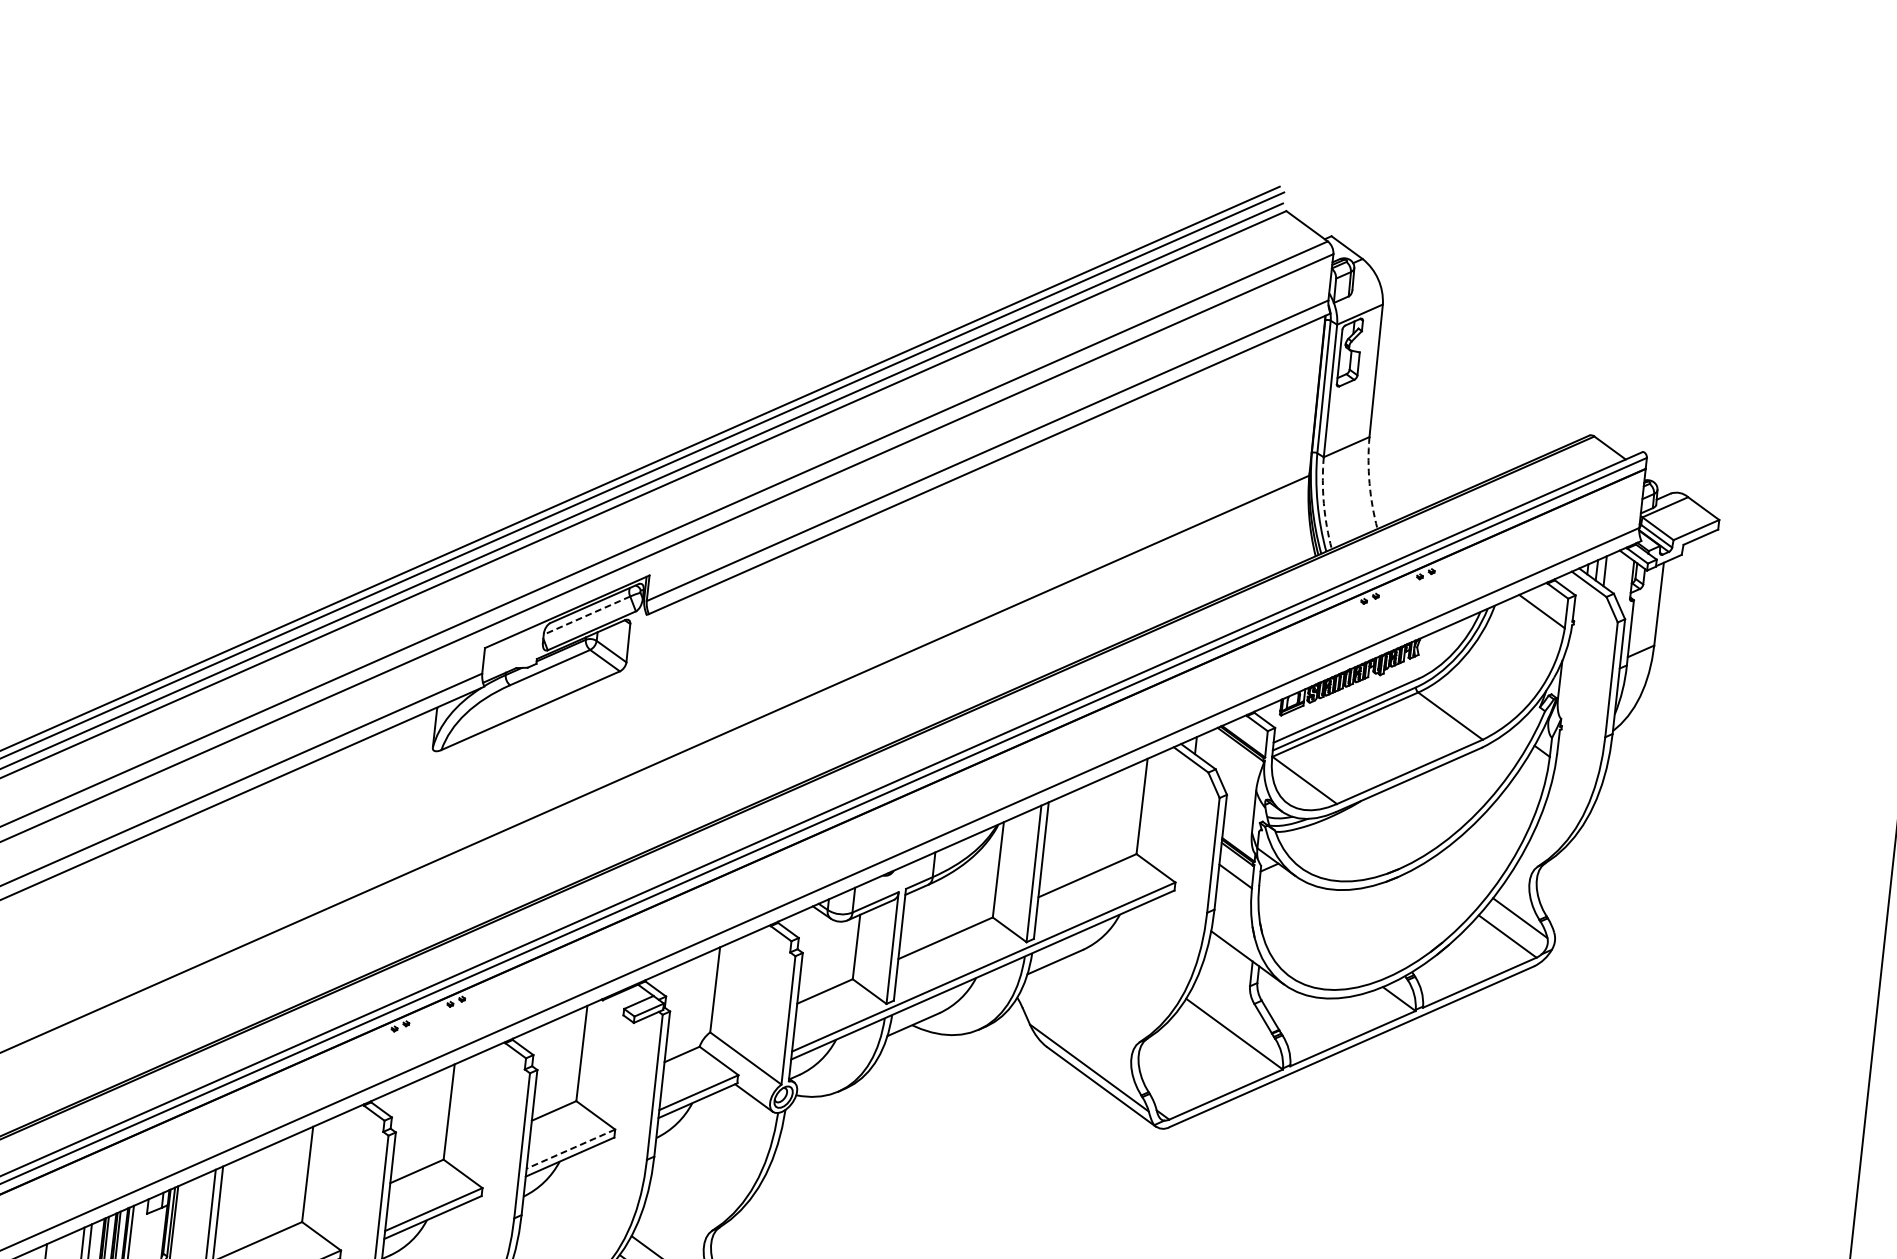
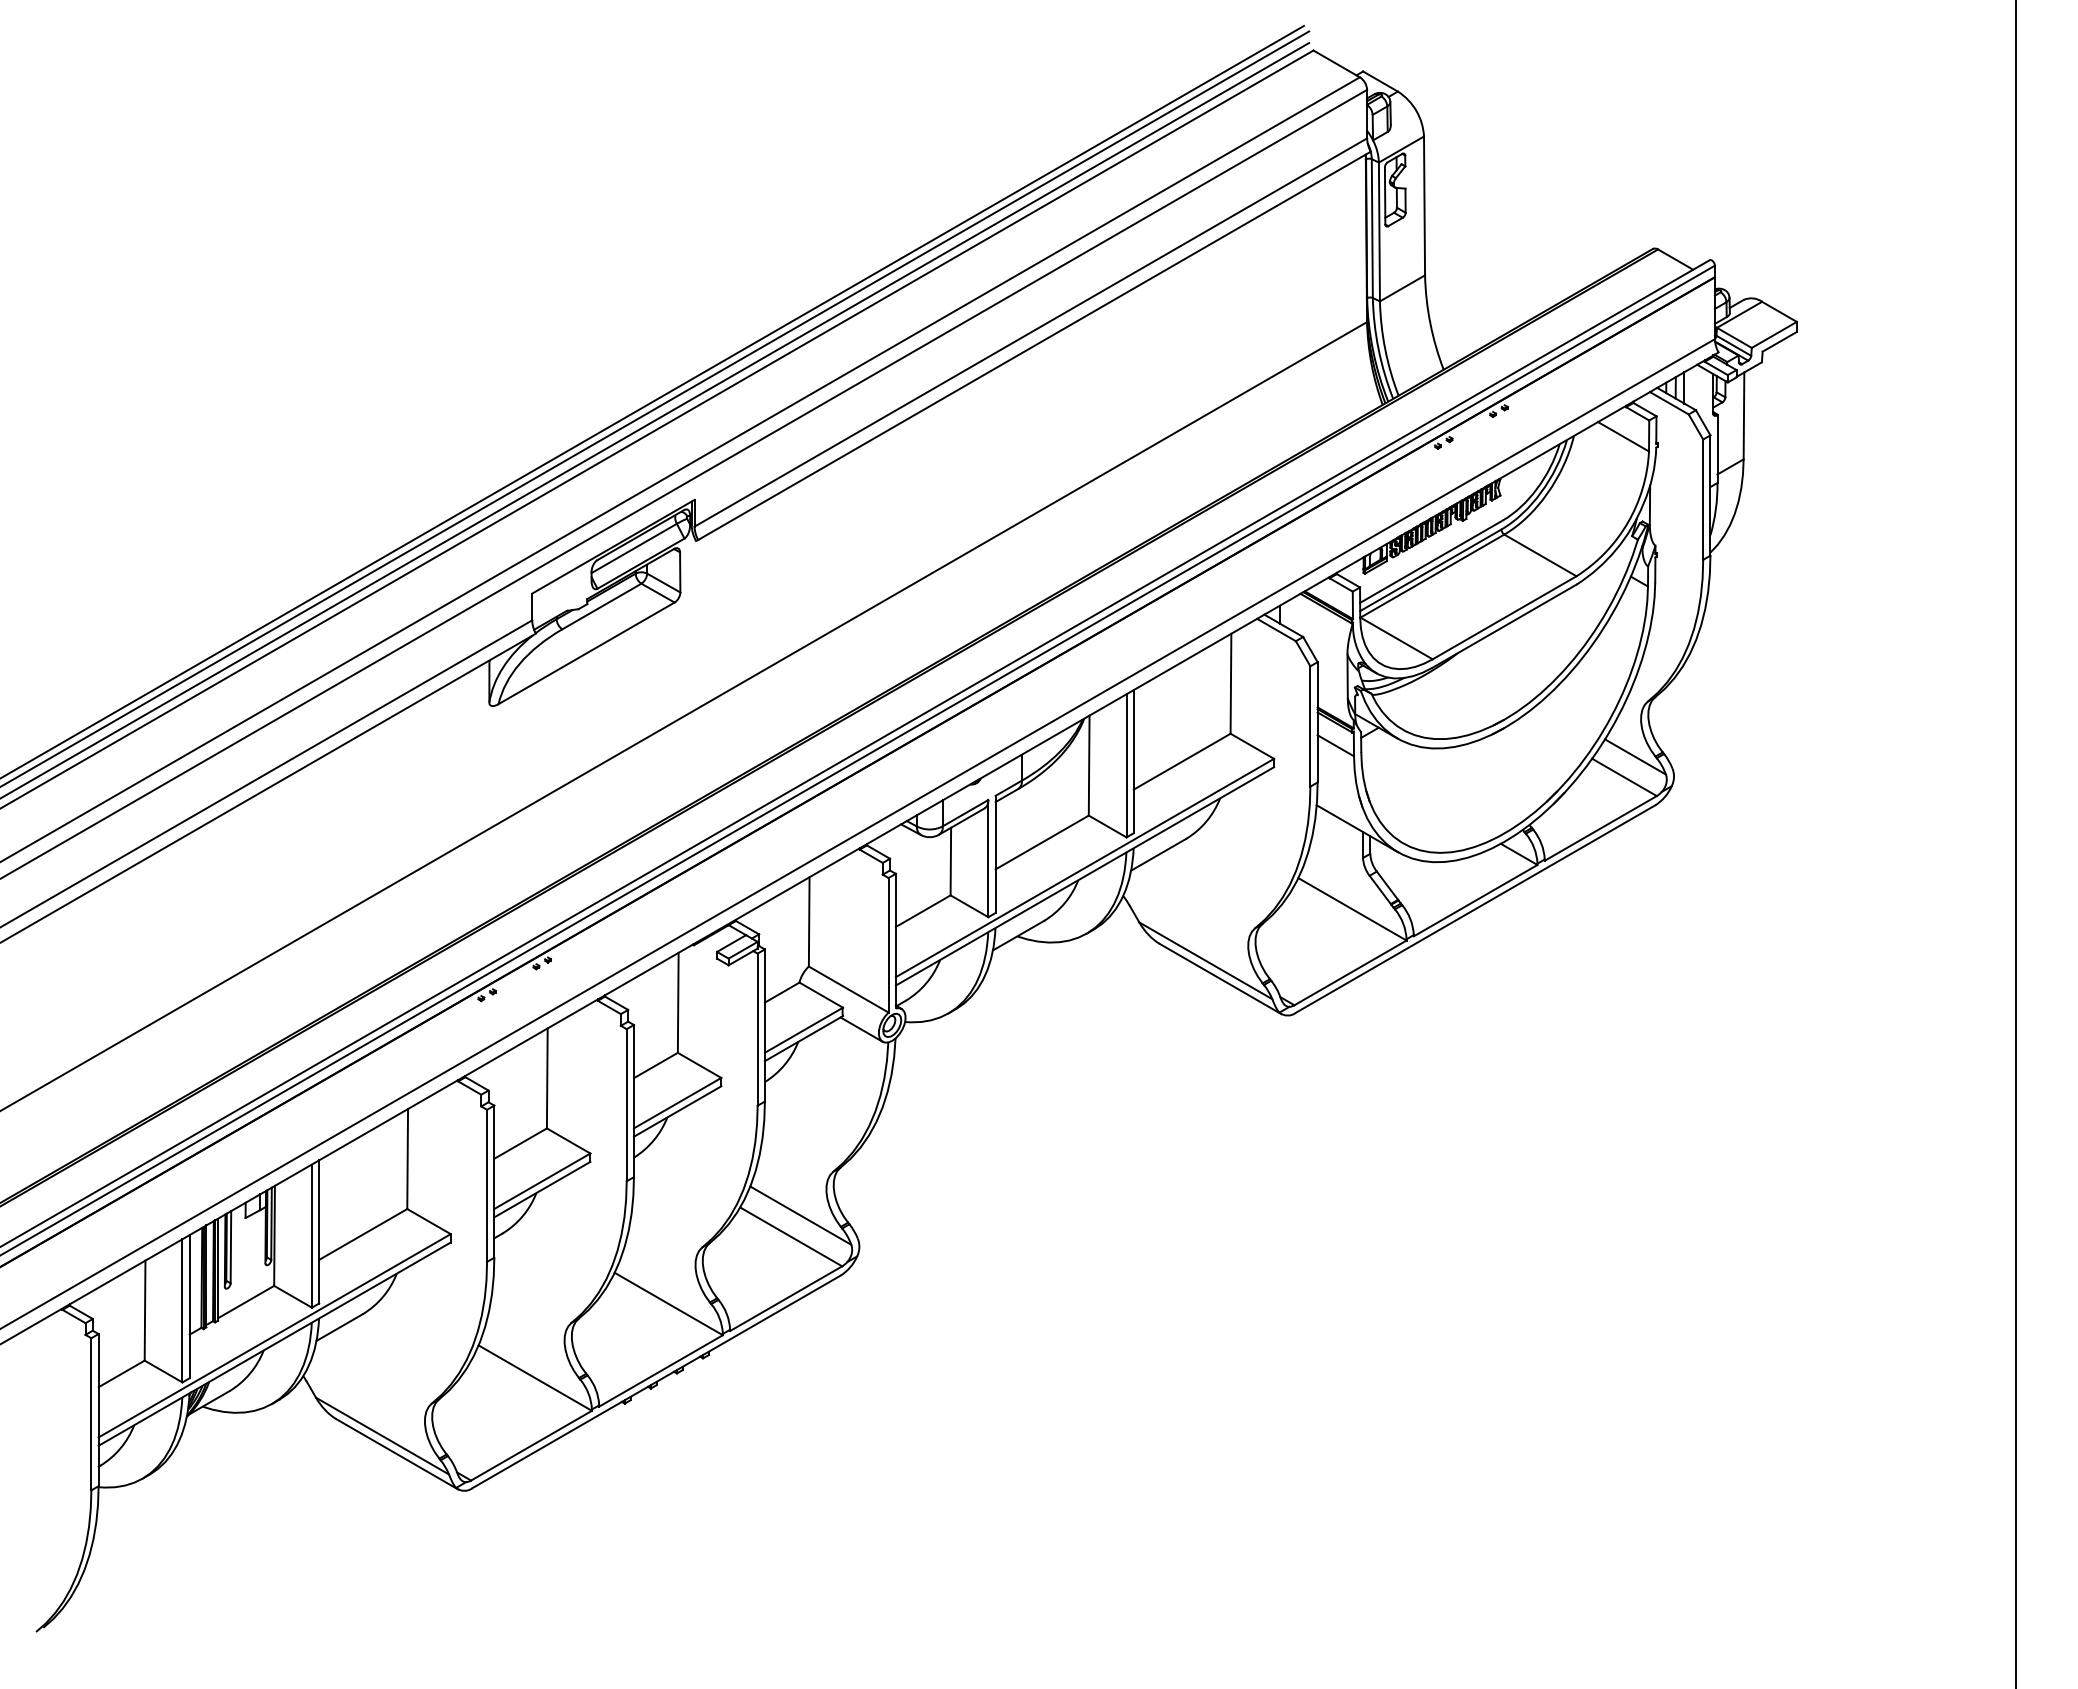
arc: (1369, 483) -> (1430, 323), dashed -> solid
arc: (1324, 503) -> (1385, 349), dashed -> solid
line: (586, 615) -> (633, 548), dashed -> solid
line: (570, 1149) -> (677, 1103), dashed -> solid

